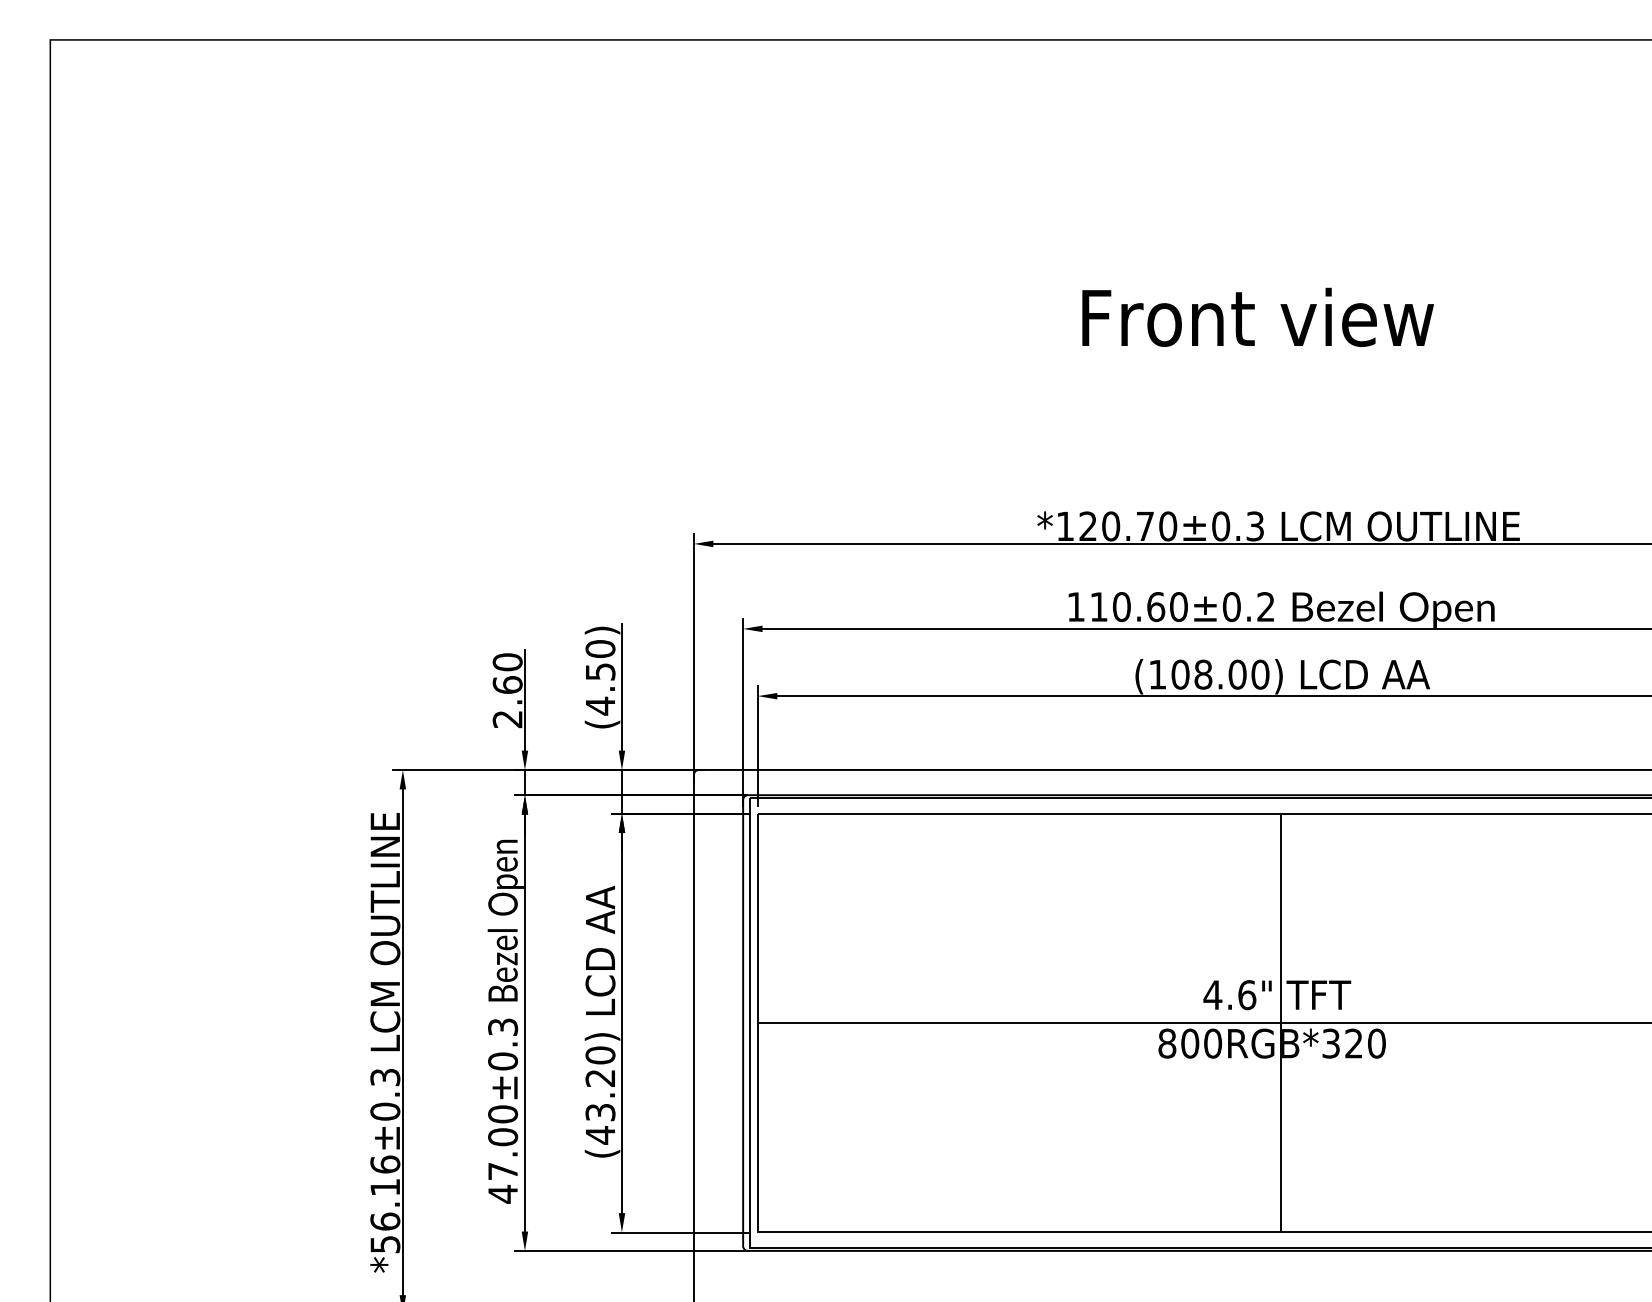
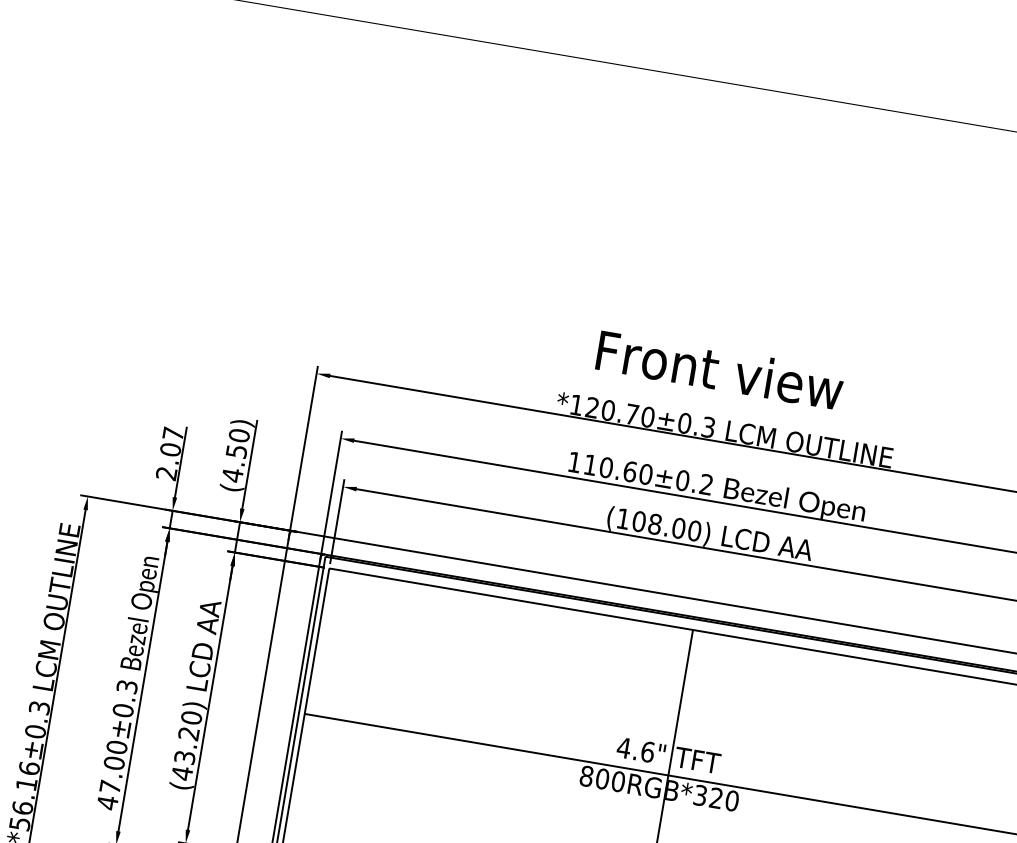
text: (1257, 316) -> (719, 369), moved
text: (507, 673) -> (171, 441), 2.60 -> 2.07

